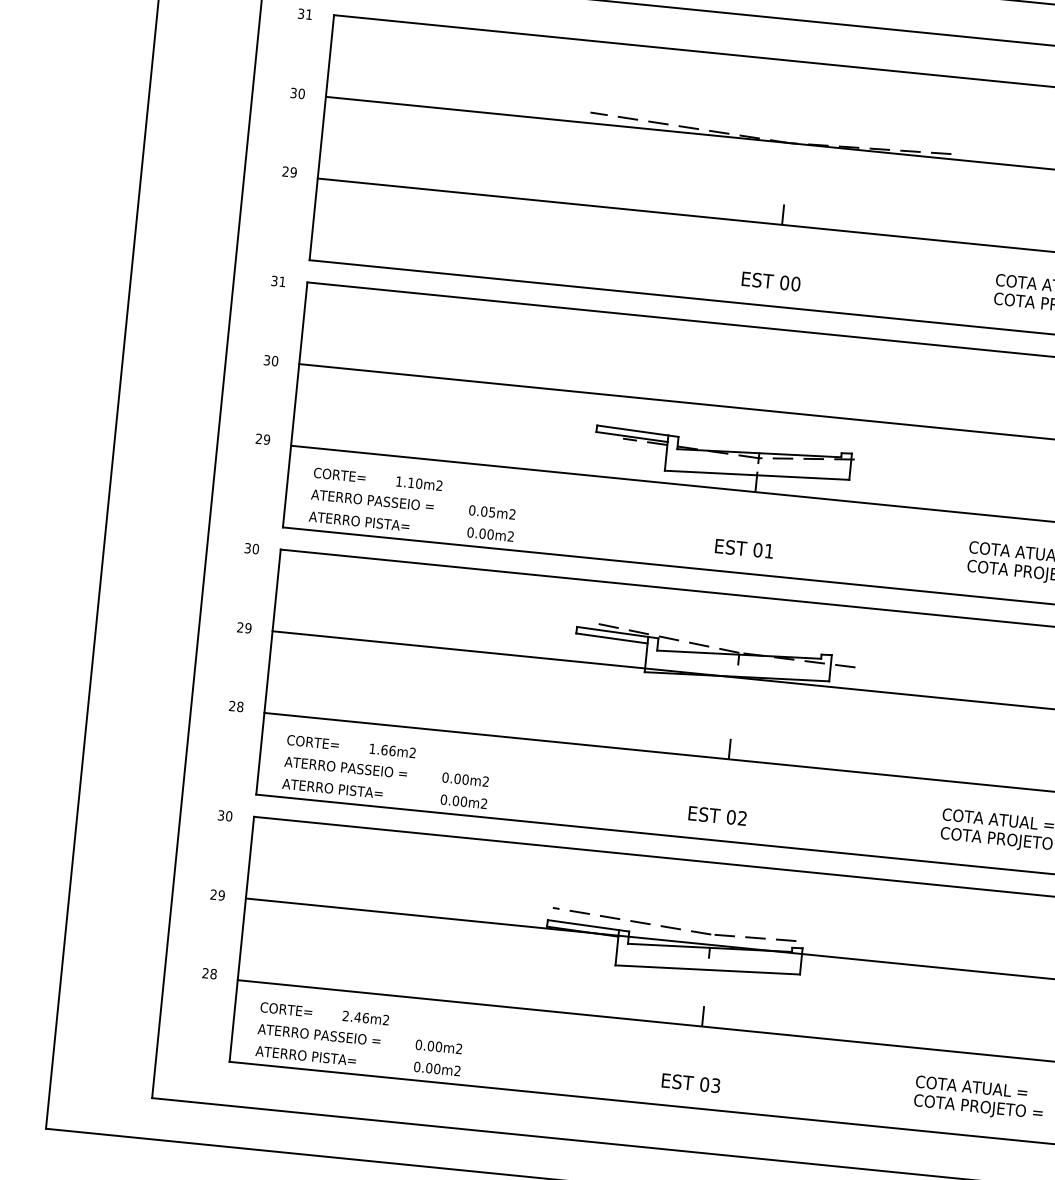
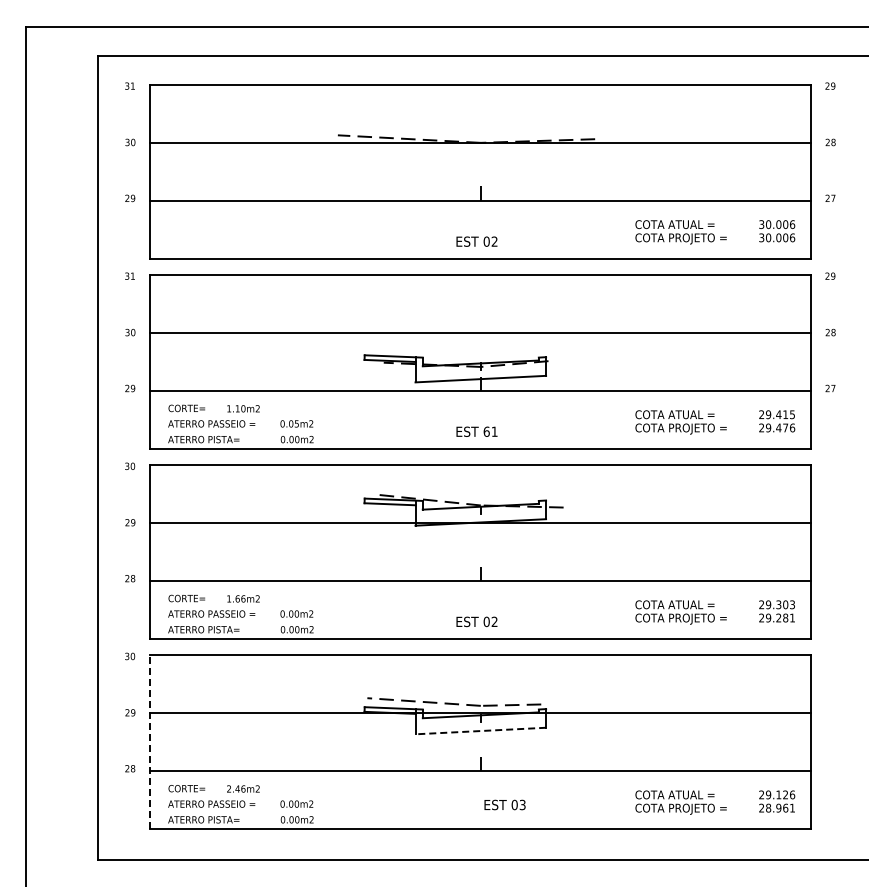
text: (795, 283) -> (494, 241), 00 -> 02
text: (757, 549) -> (486, 431), 01 -> 61
line: (241, 938) -> (150, 741), solid -> dashed
line: (707, 970) -> (480, 731), solid -> dashed
text: (690, 1082) -> (504, 804), moved

